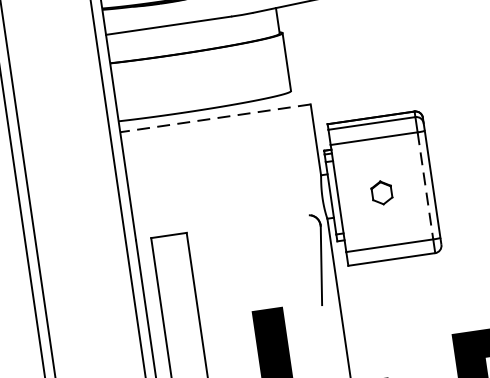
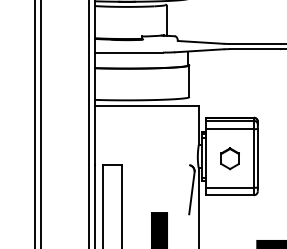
line: (215, 117) -> (146, 105), dashed -> solid
line: (424, 186) -> (253, 158), dashed -> solid
part: (380, 192) -> (229, 158), size x1.67

